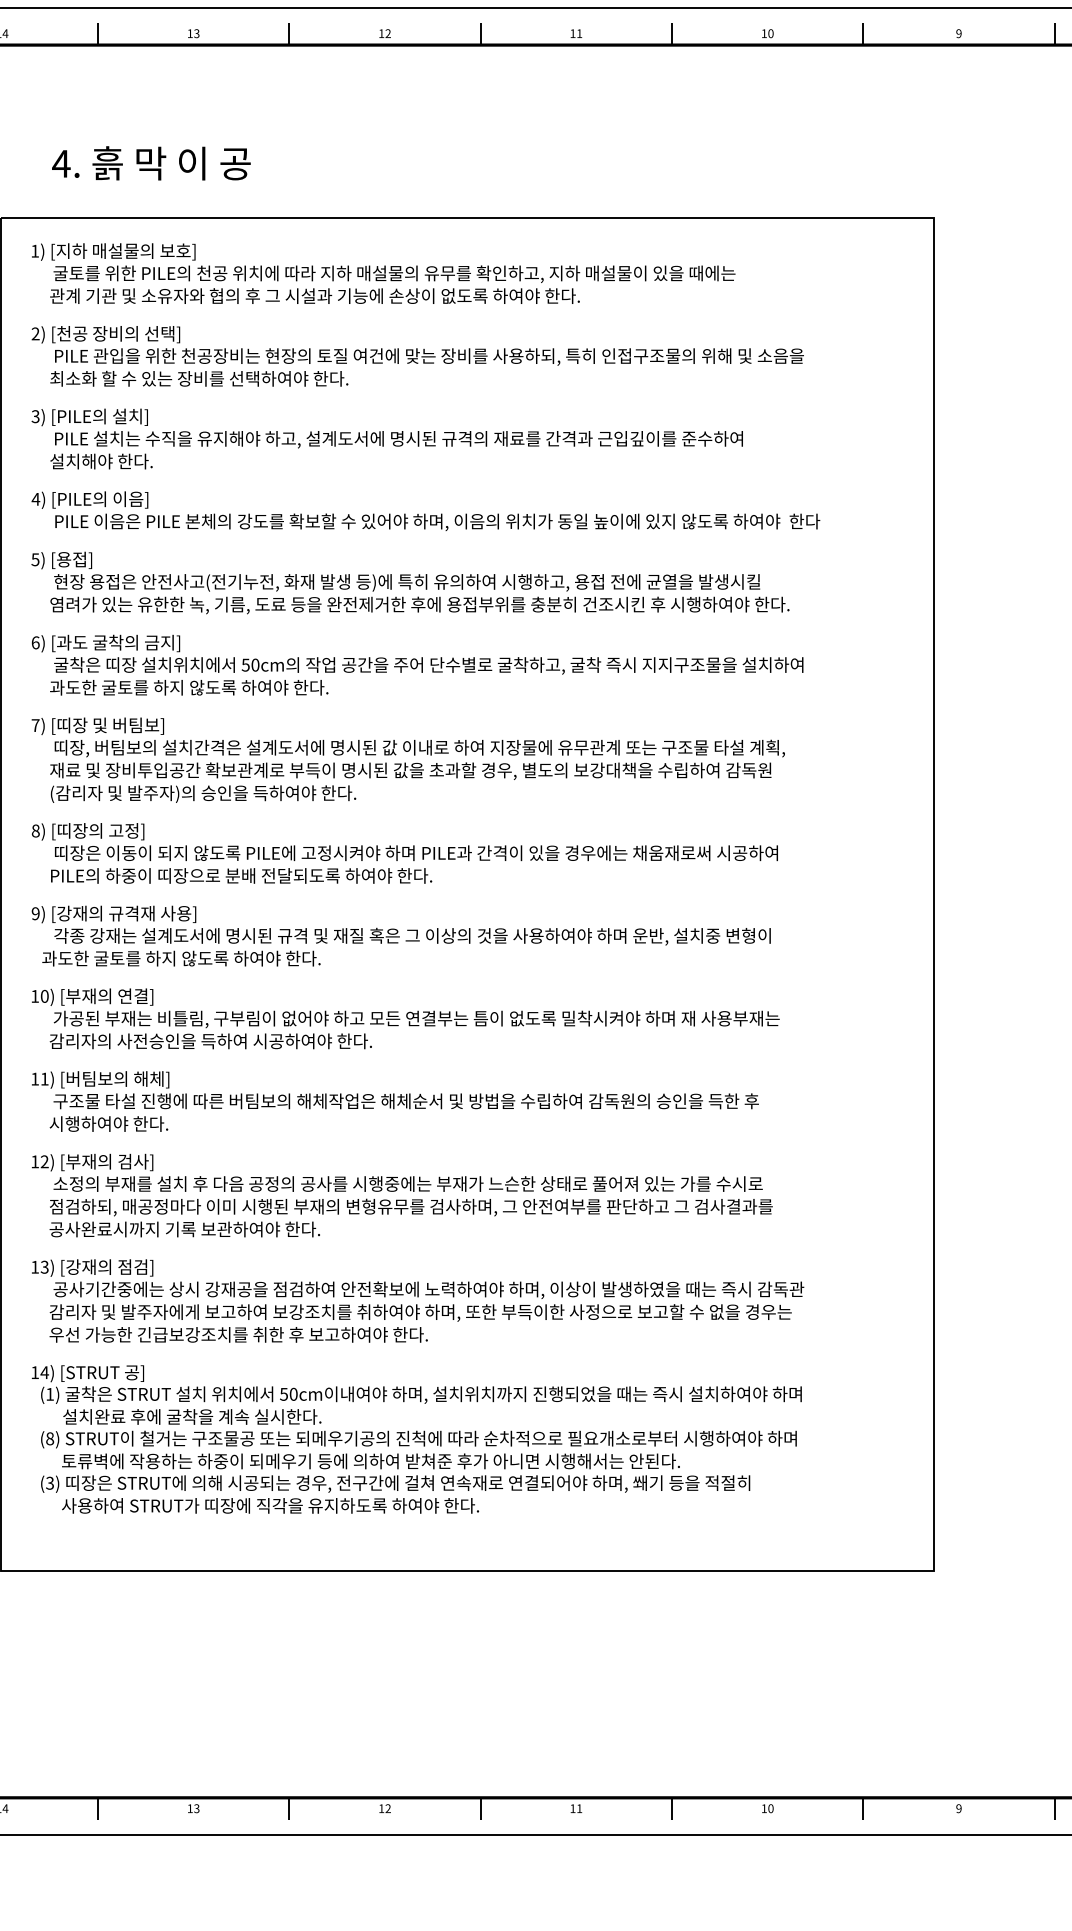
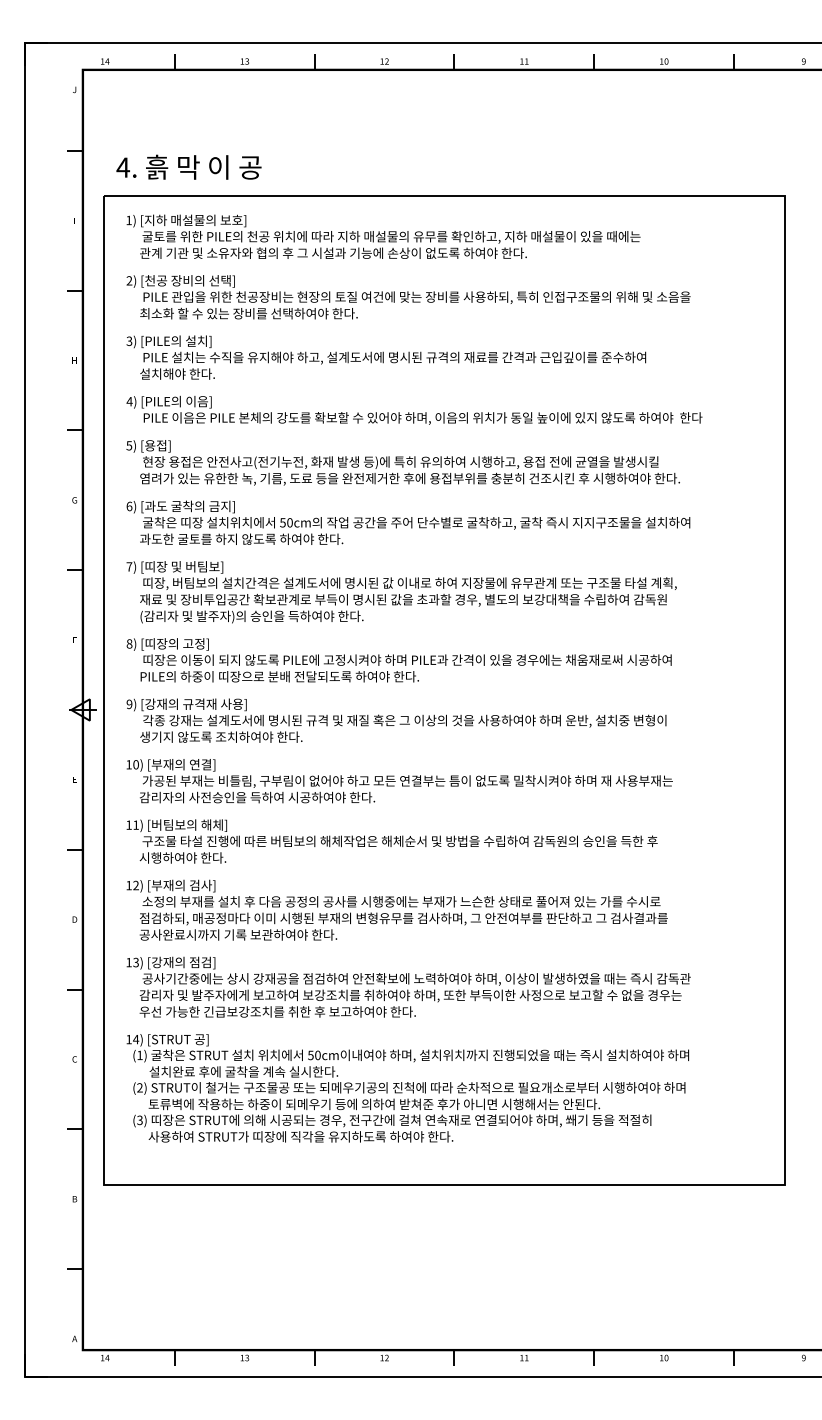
text: (150, 162) -> (188, 166), moved
text: (180, 957) -> (235, 736), 과도한 굴토를 하지 않도록 하여야 한다. -> 생기지 않도록 조치하여야 한다.
text: (49, 1438) -> (139, 1087), (8) -> (2)

